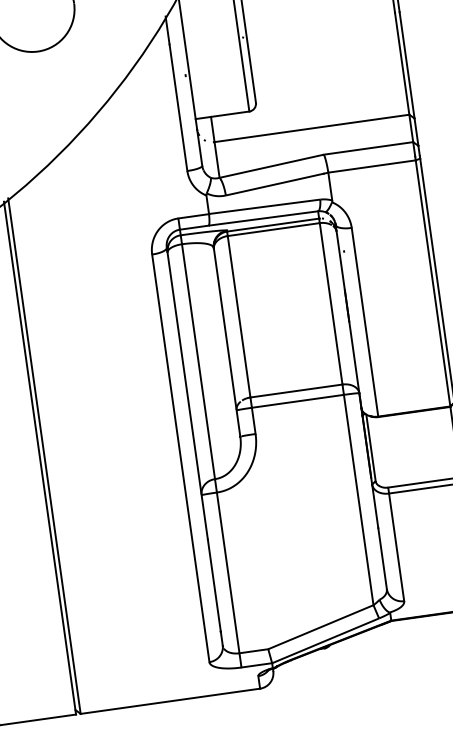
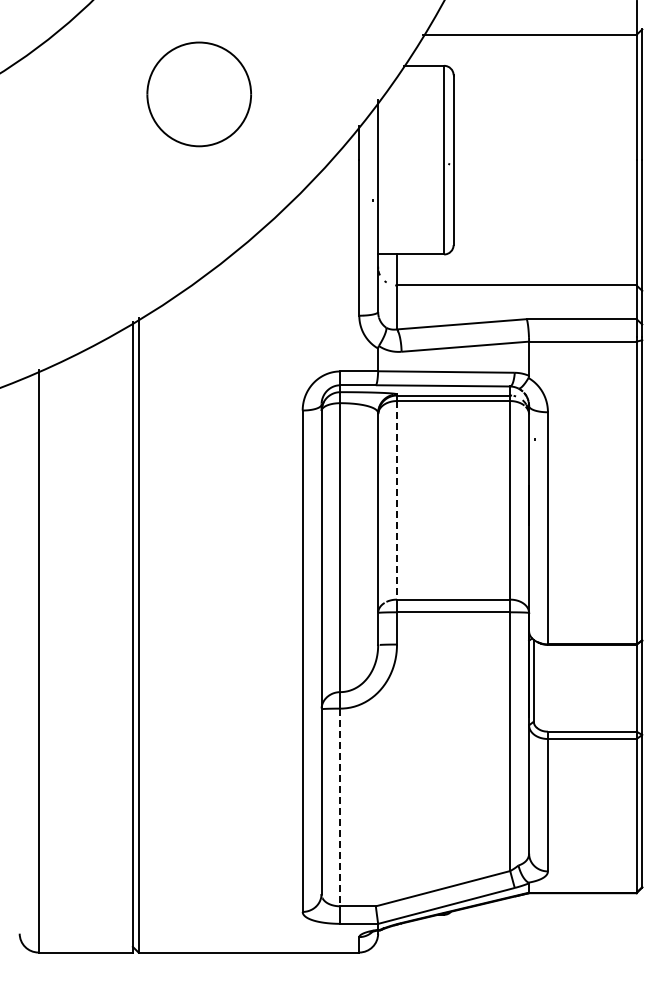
line: (239, 316) -> (397, 500), solid -> dashed
line: (228, 572) -> (340, 807), solid -> dashed

